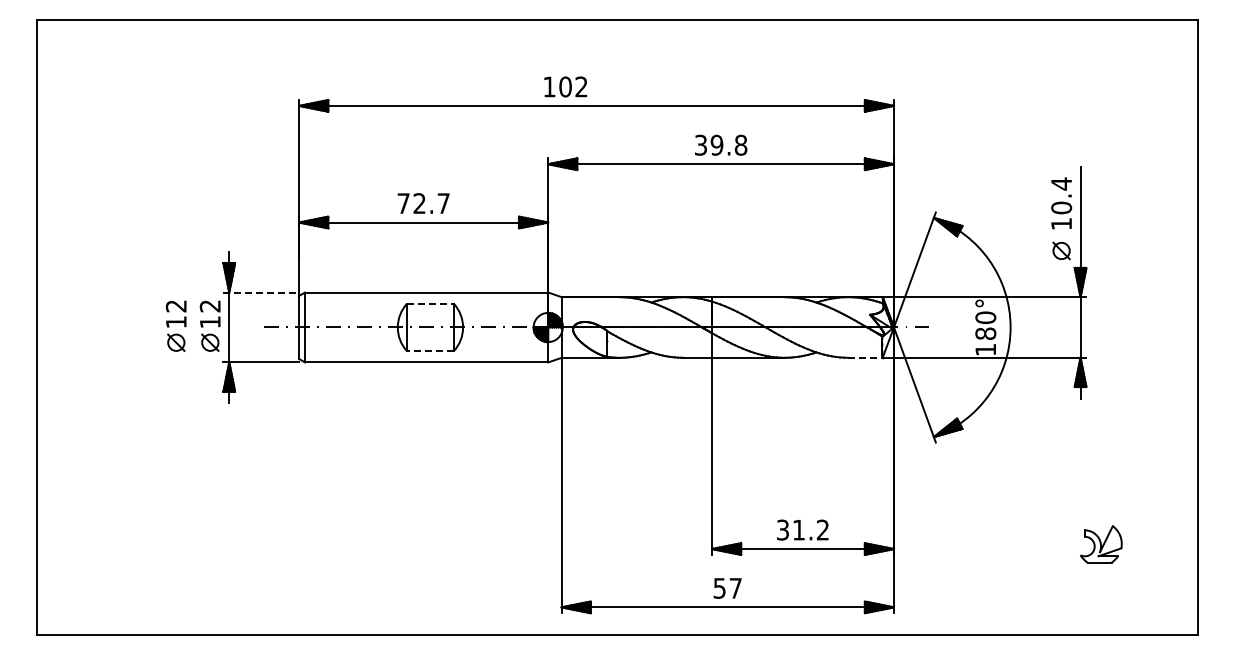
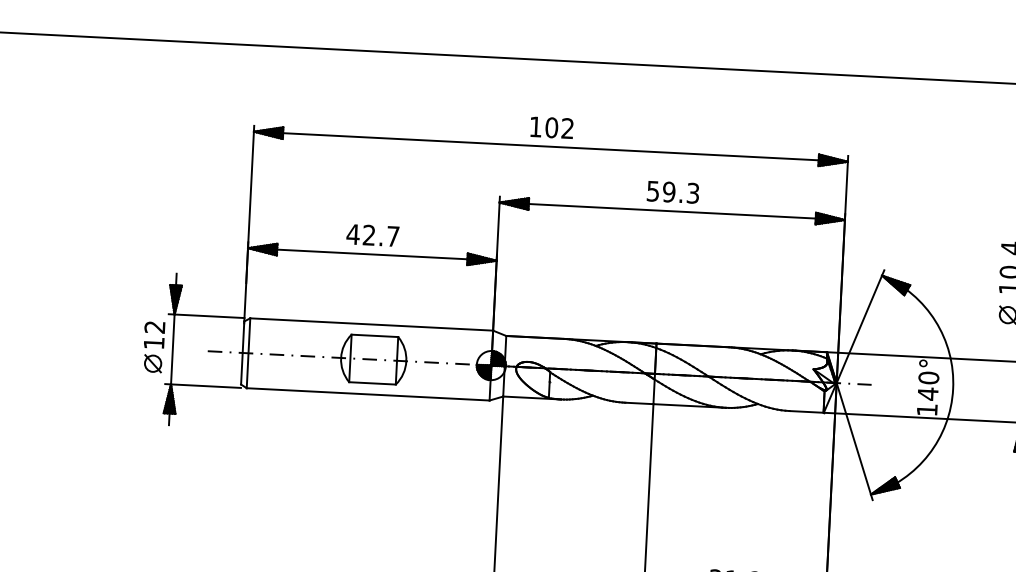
text: (565, 86) -> (551, 127), moved
text: (721, 144) -> (673, 191), 39.8 -> 59.3
text: (403, 203) -> (353, 234), 72.7 -> 42.7
line: (261, 292) -> (206, 316), dashed -> solid
line: (430, 303) -> (374, 335), dashed -> solid
part: (175, 325) -> (119, 344), removed
text: (985, 333) -> (927, 393), 180° -> 140°
line: (429, 351) -> (371, 383), dashed -> solid
line: (866, 357) -> (807, 411), dashed -> solid

